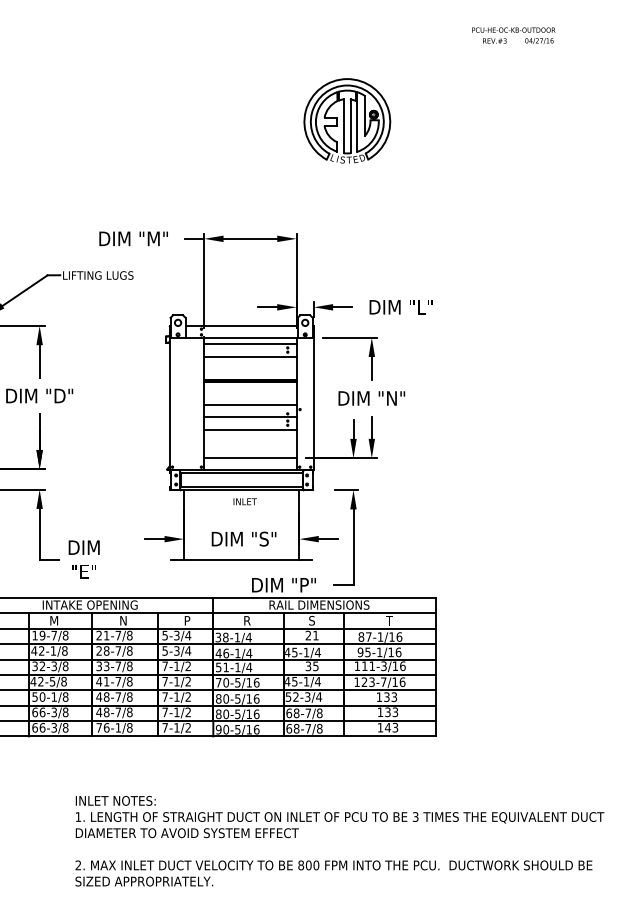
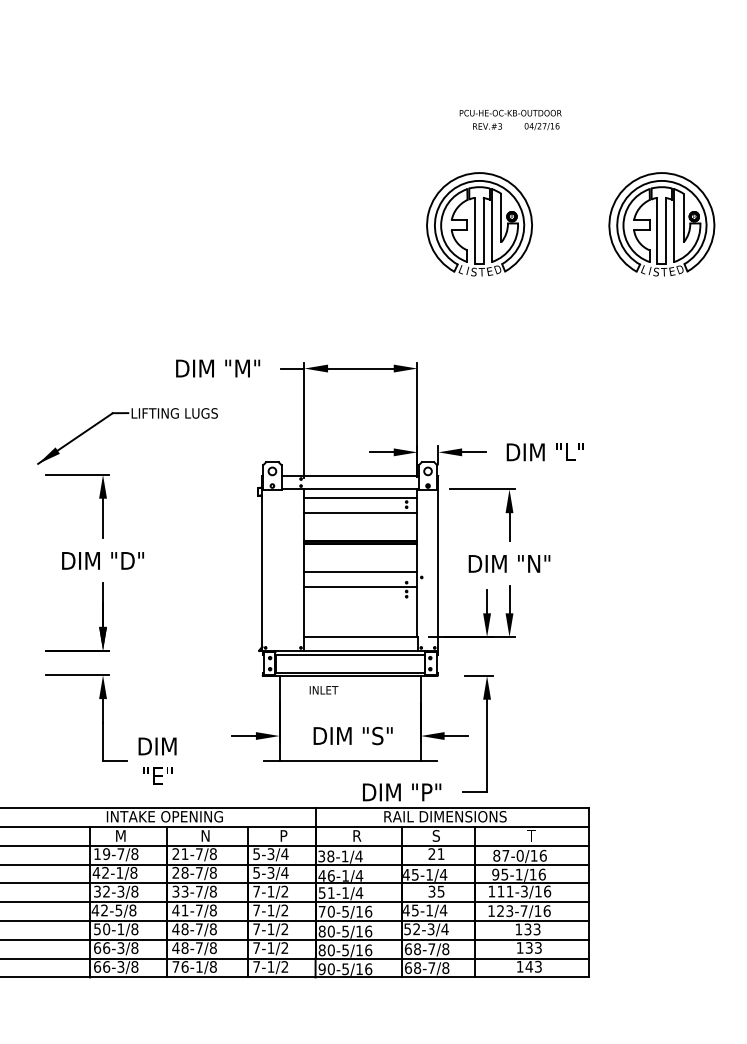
text: (513, 35) -> (510, 119), moved
part: (496, 120) -> (662, 223), added
line: (250, 430) -> (361, 603), removed
text: (244, 501) -> (323, 689), moved
text: (380, 636) -> (520, 855), 87-1/16 -> 87-0/16

